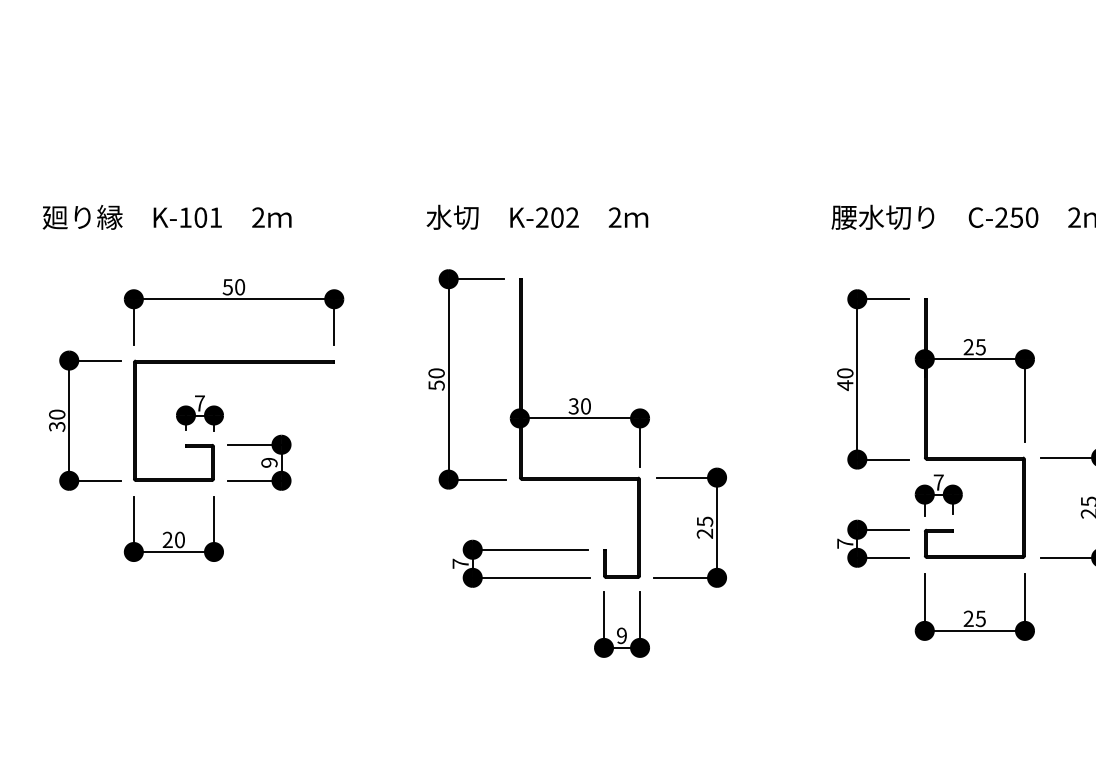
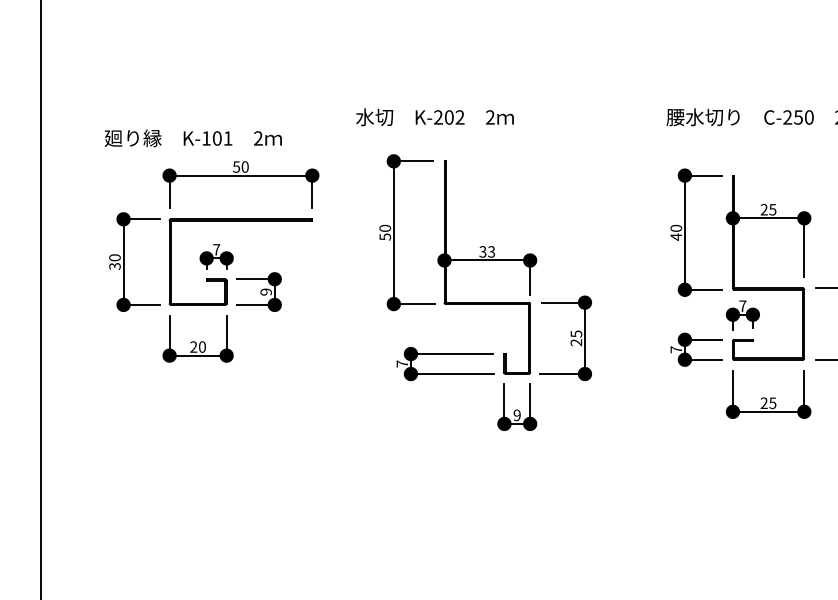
text: (166, 217) -> (192, 138), moved
text: (536, 217) -> (434, 117), moved
text: (585, 405) -> (491, 251), 30 -> 33

